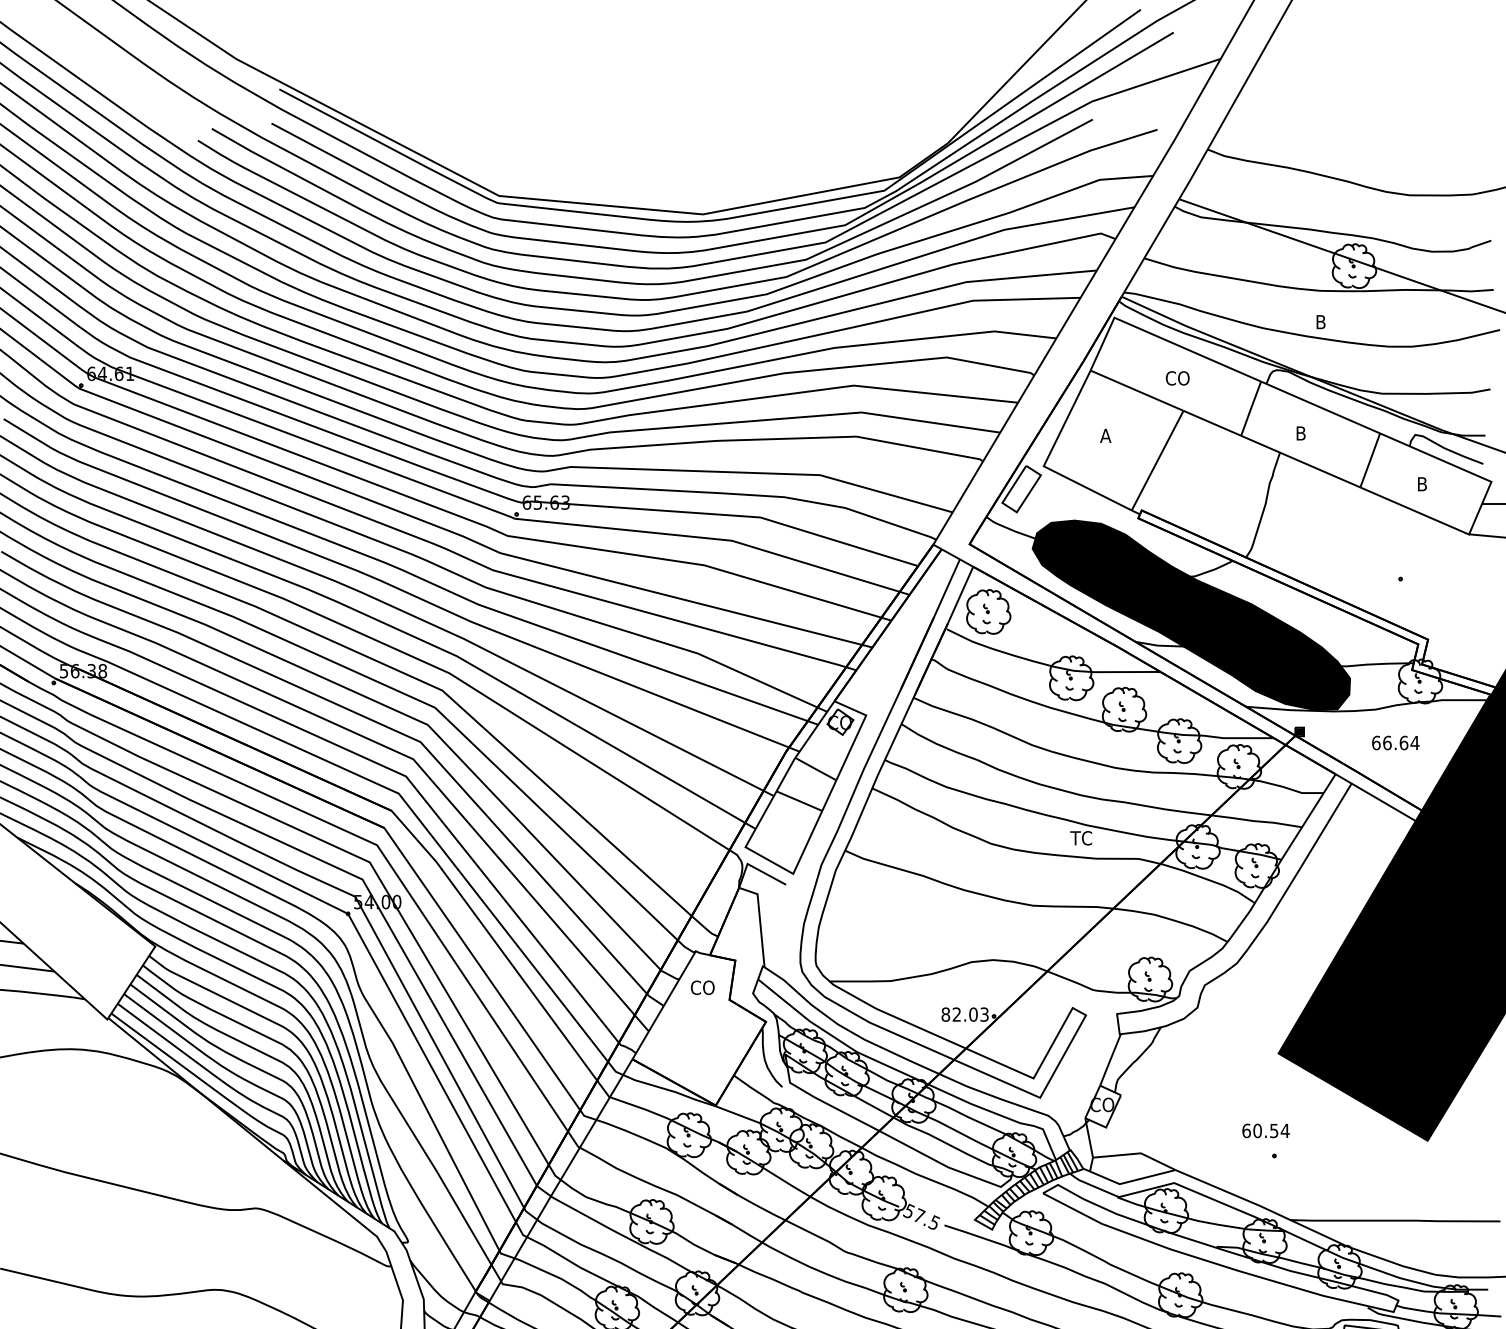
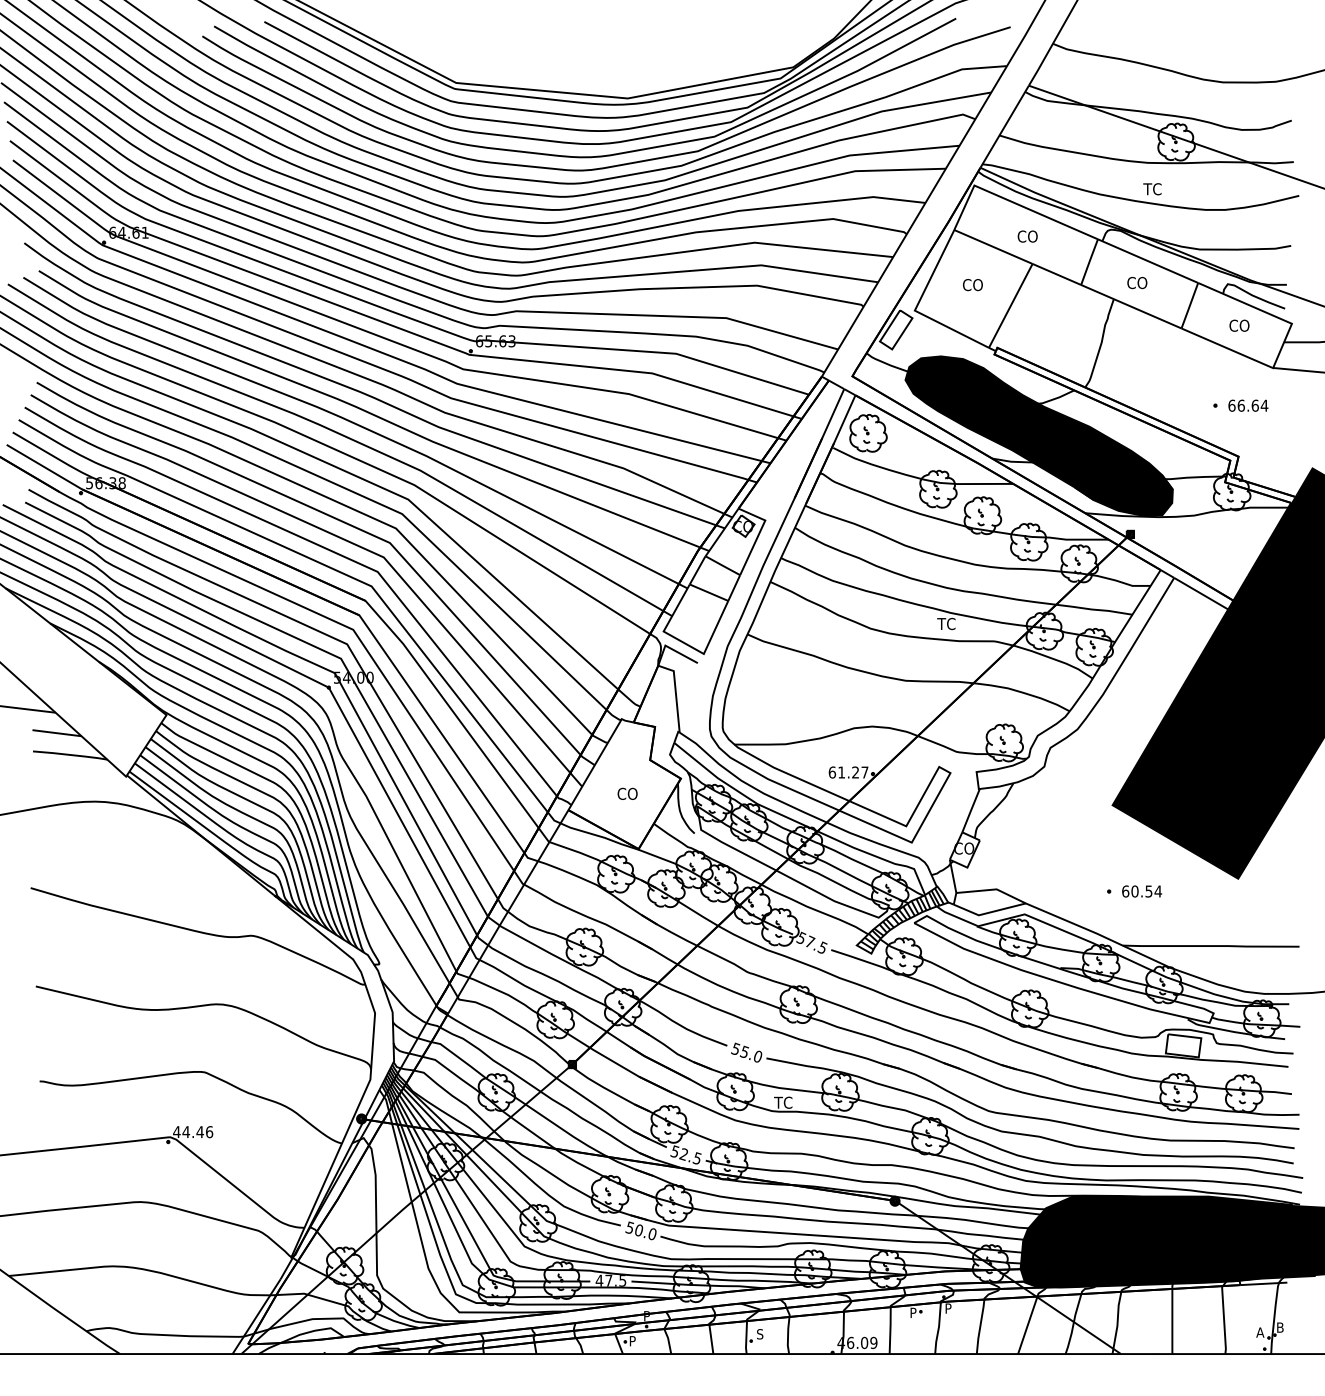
text: (1325, 322) -> (1152, 189), B -> TC
text: (1308, 432) -> (1137, 282), B -> CO
text: (1112, 436) -> (972, 285), A -> CO
text: (1429, 483) -> (1239, 325), B -> CO
text: (1395, 742) -> (1248, 405), moved
text: (702, 987) -> (627, 793), moved
text: (964, 1014) -> (848, 772), 82.03 -> 61.27
text: (1266, 1130) -> (1142, 891), moved

